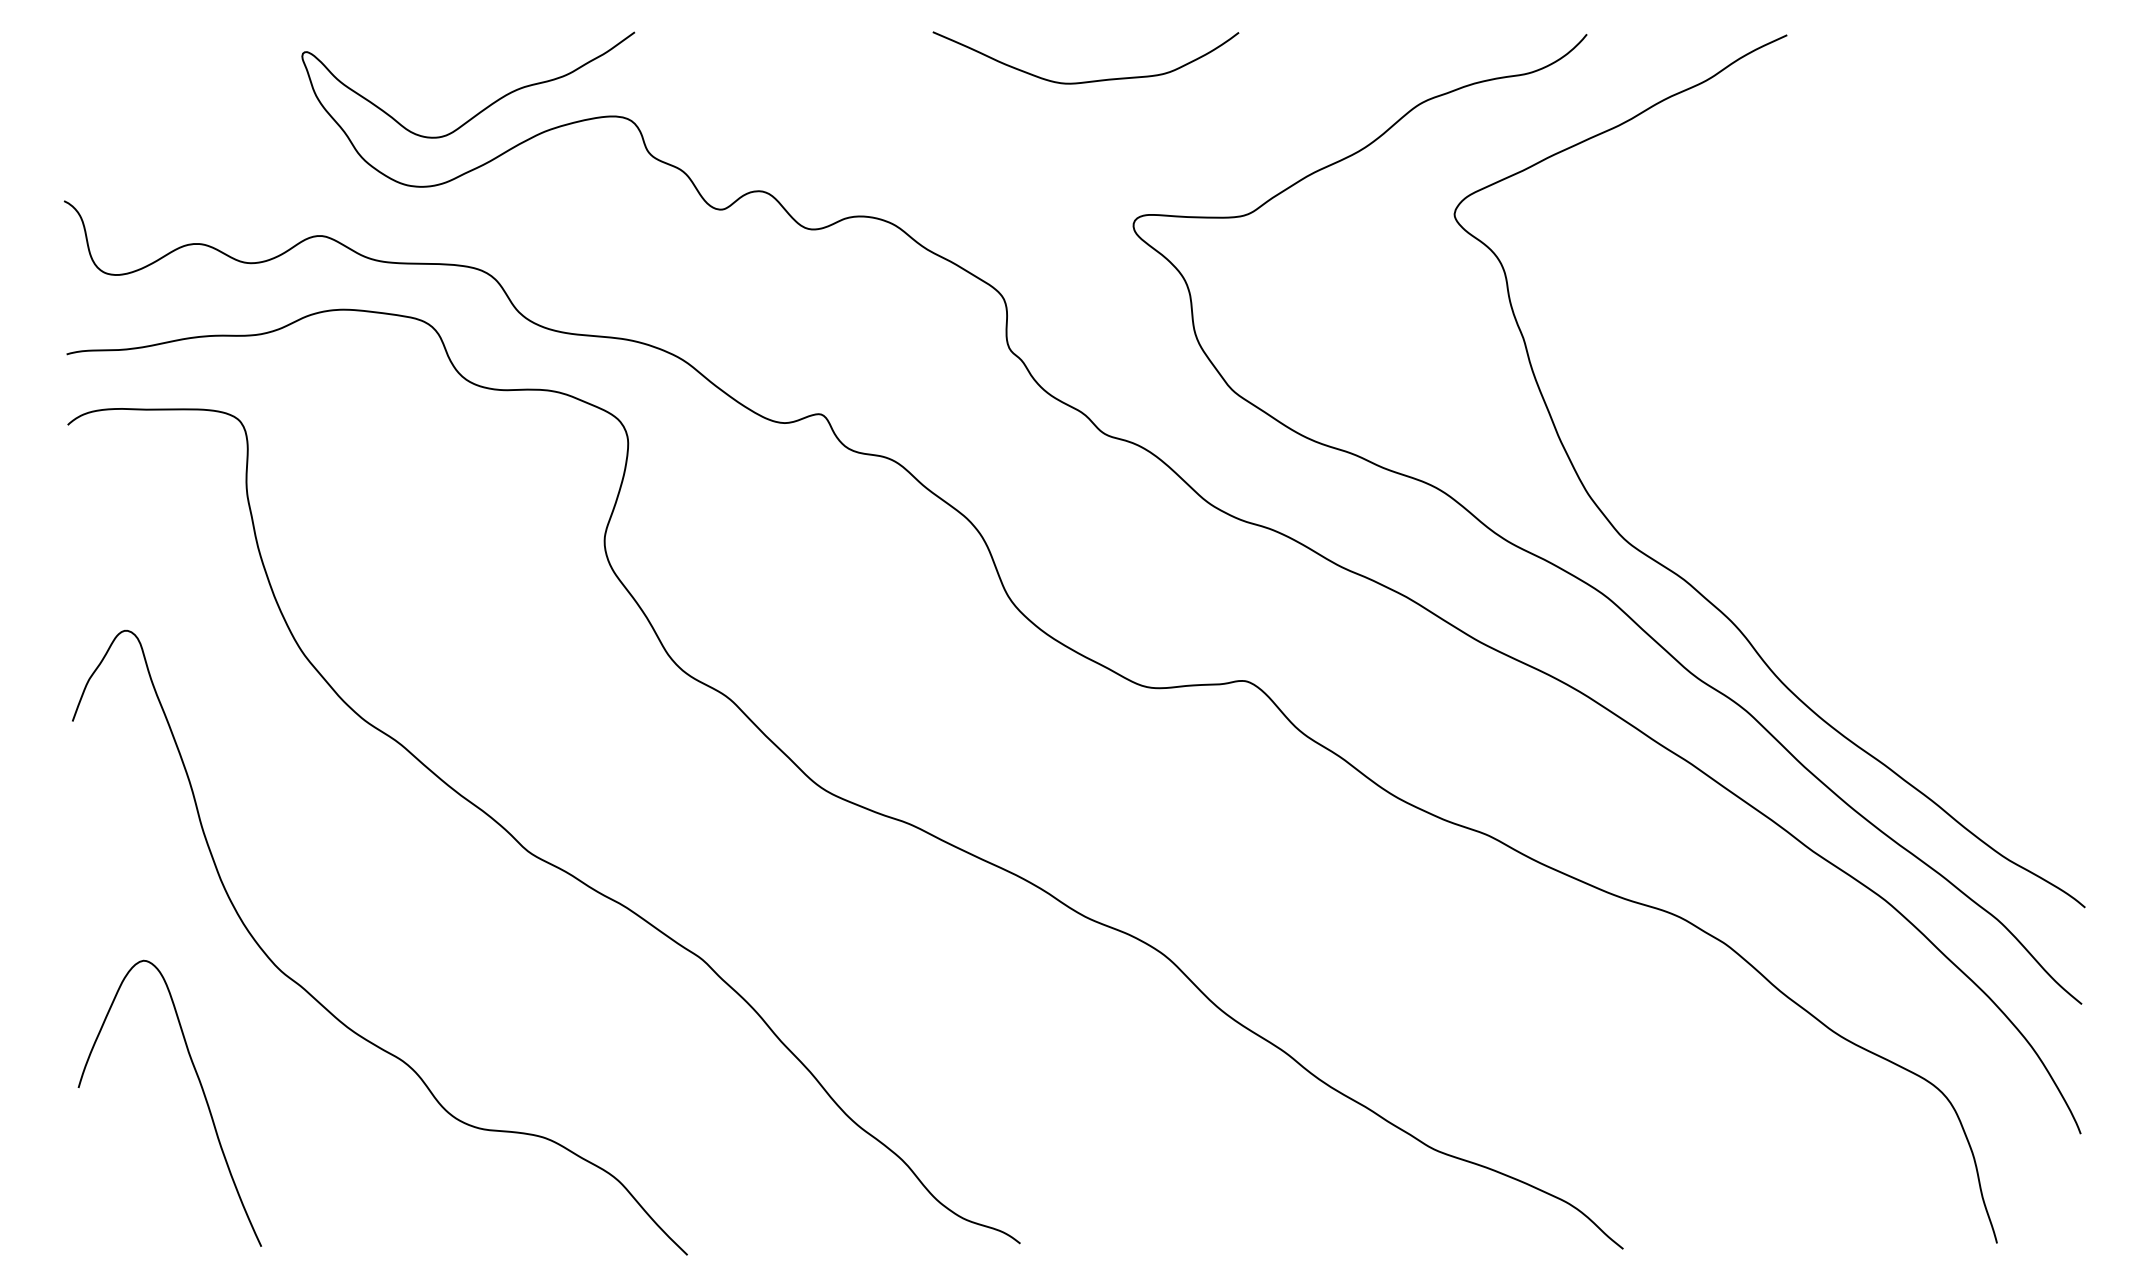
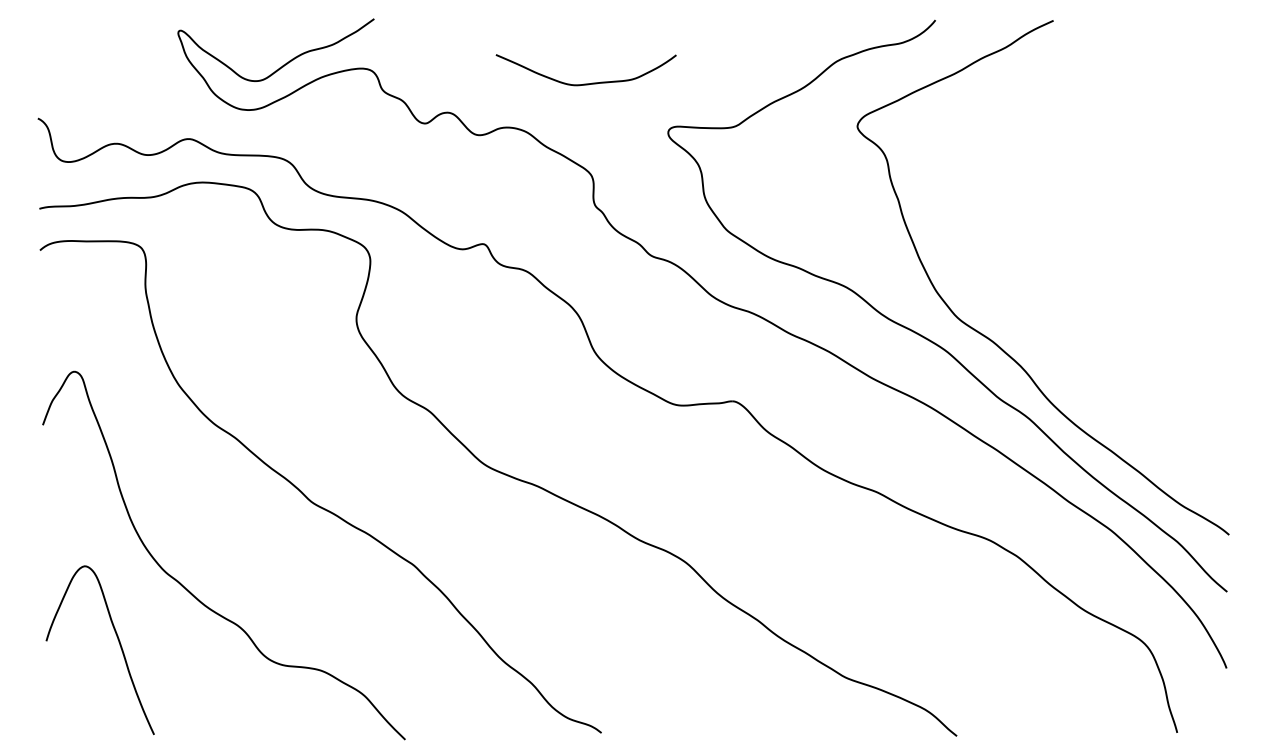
curve: (1084, 80) -> (585, 83), moved

